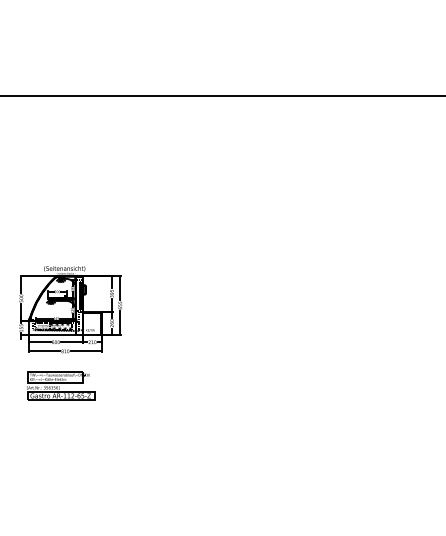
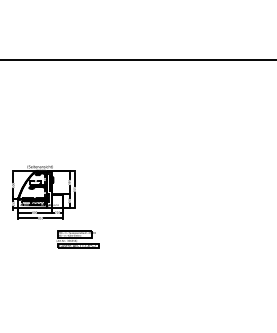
part: (60, 385) -> (77, 239), moved

